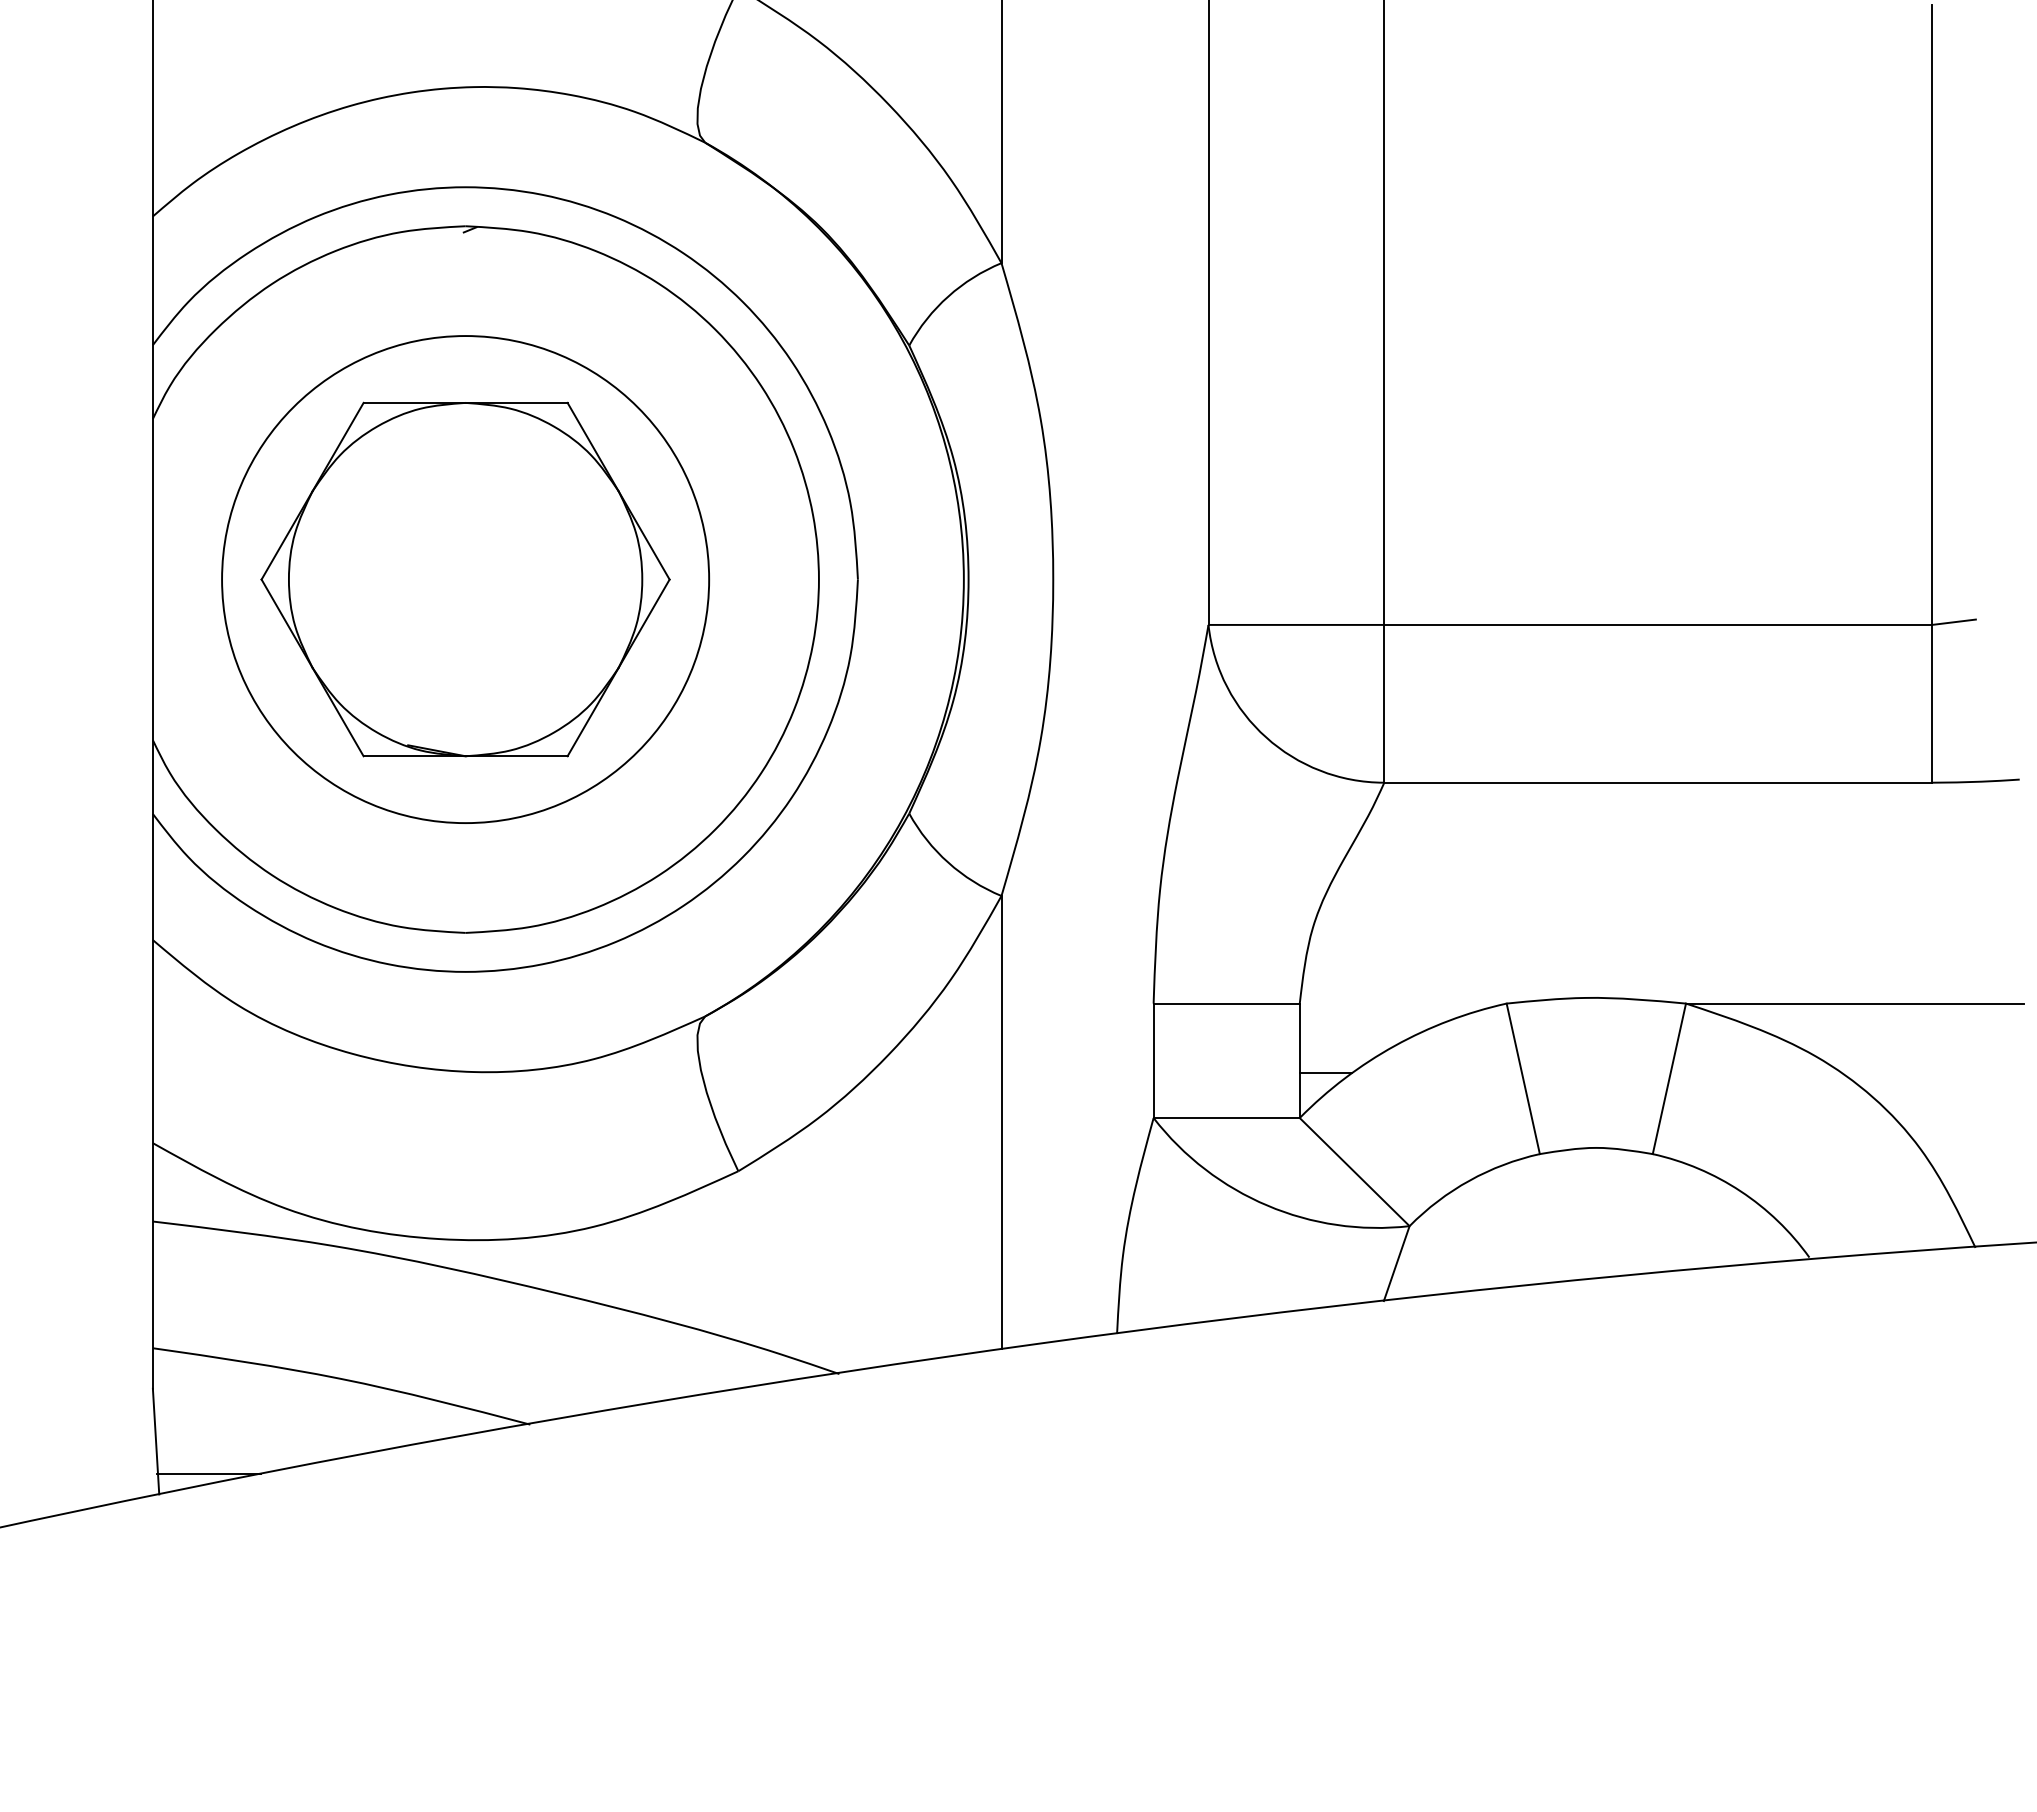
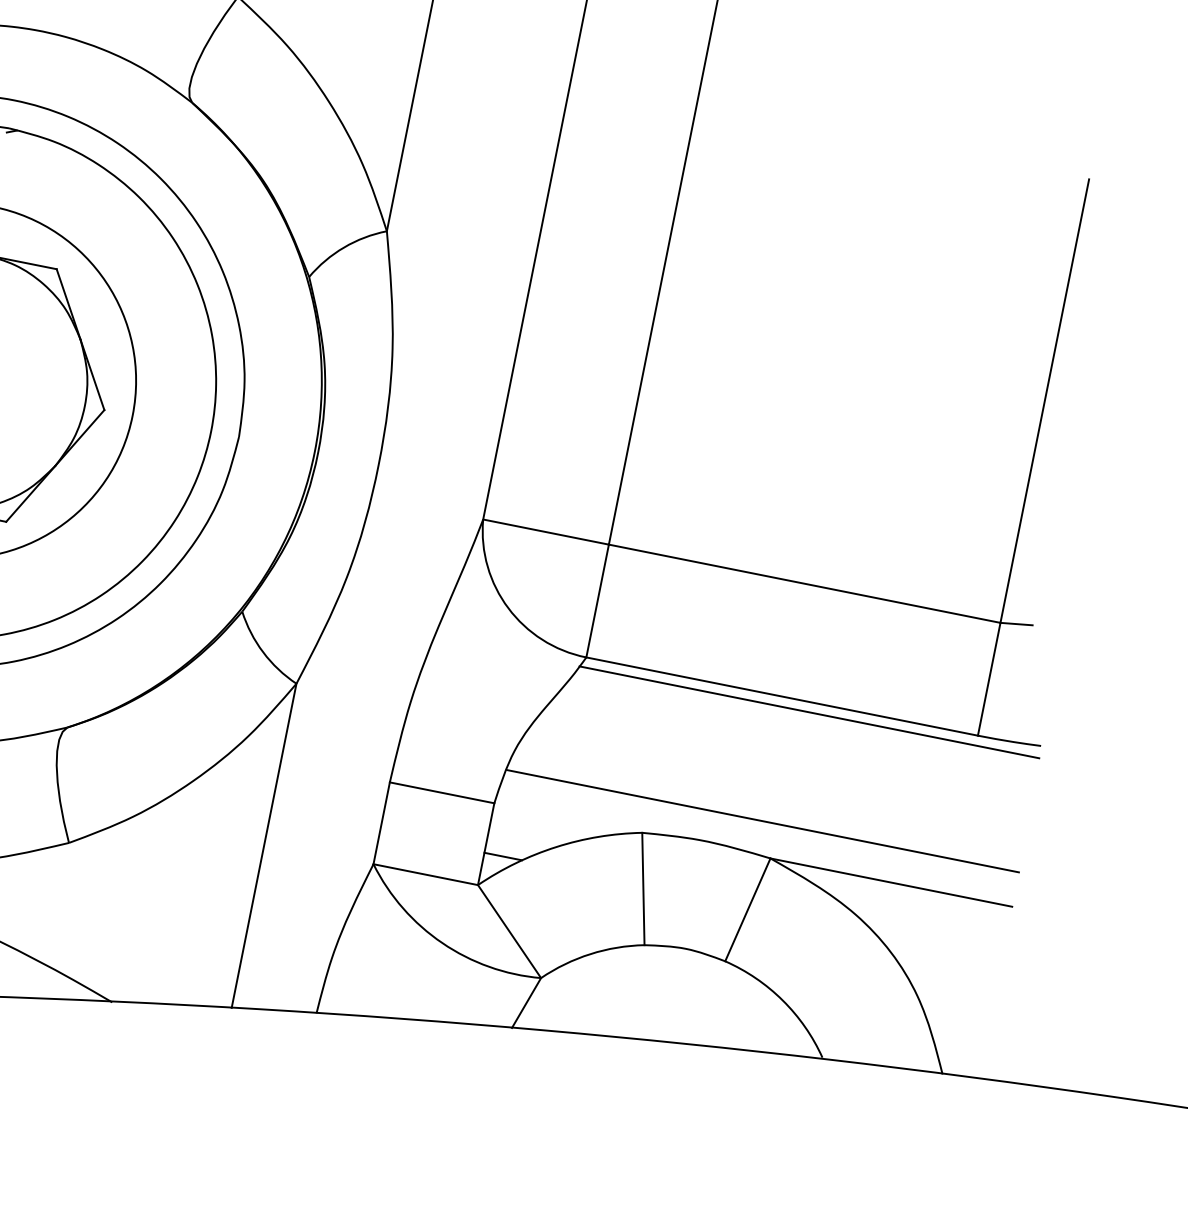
line: (1698, 796) -> (809, 712), added
line: (1665, 955) -> (762, 821), added

